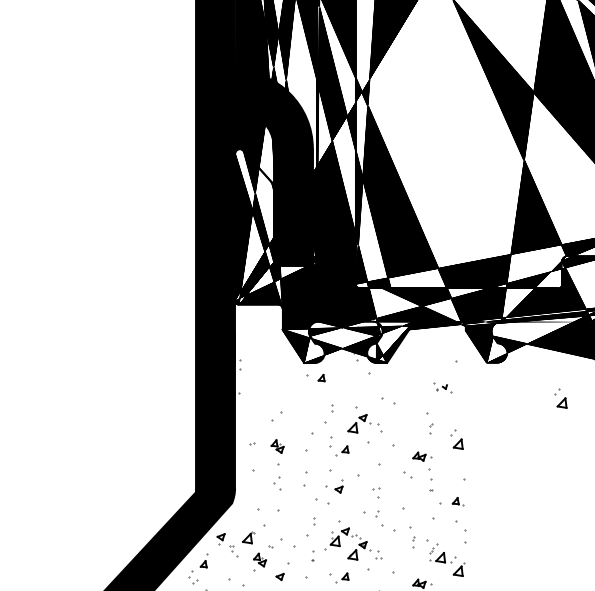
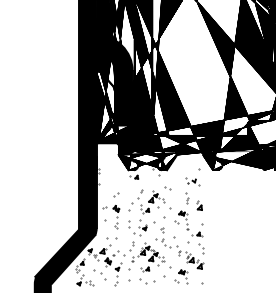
part: (442, 387) -> (192, 181), size x1.67
part: (561, 398) -> (247, 186), removed

